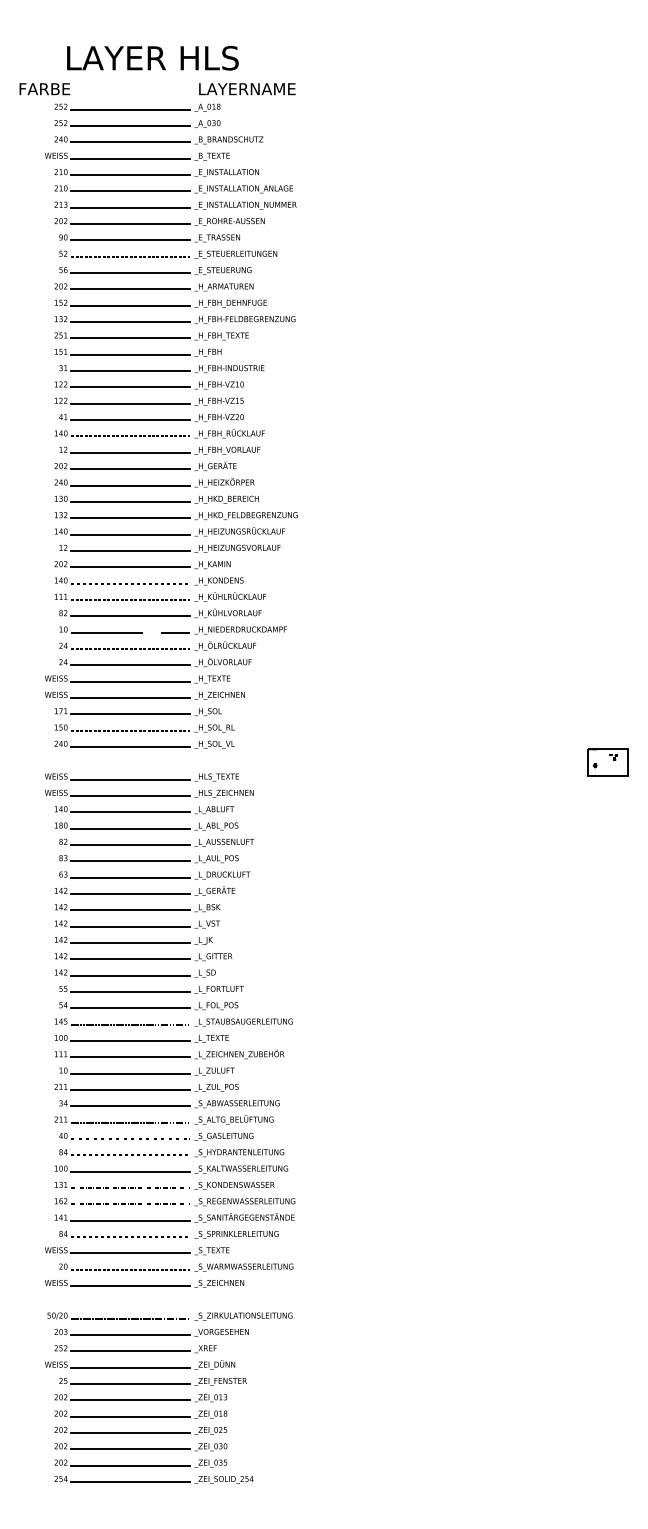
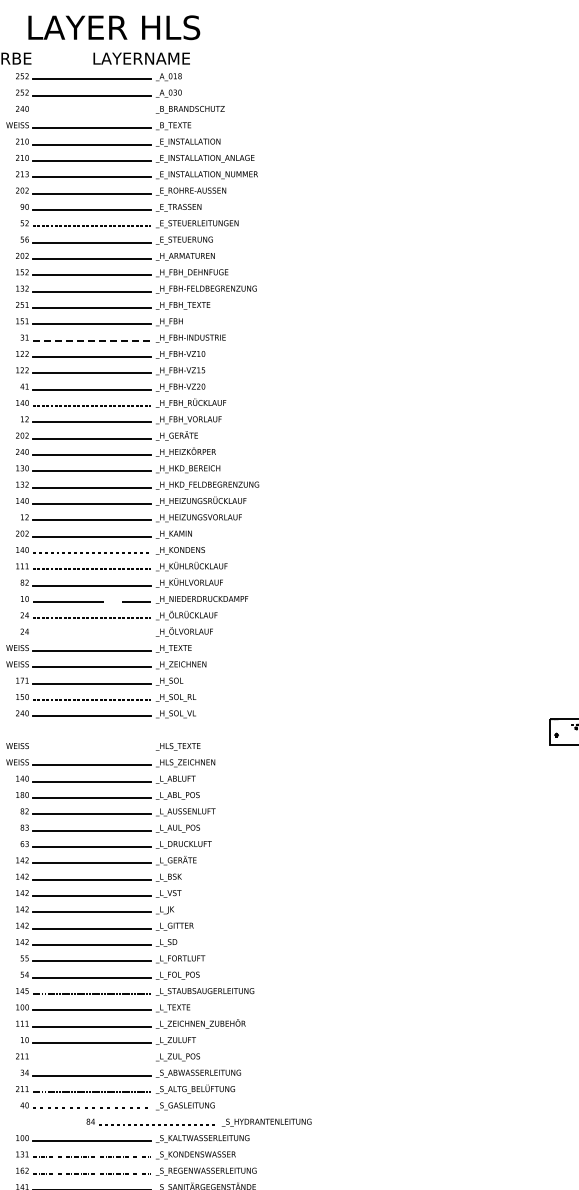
text: (247, 89) -> (141, 58), moved
line: (130, 142) -> (91, 111), removed
line: (131, 371) -> (92, 340), solid -> dashed
line: (130, 665) -> (91, 634), removed
line: (130, 779) -> (91, 748), removed
line: (130, 1089) -> (91, 1058), removed
part: (171, 1153) -> (198, 1122), moved

